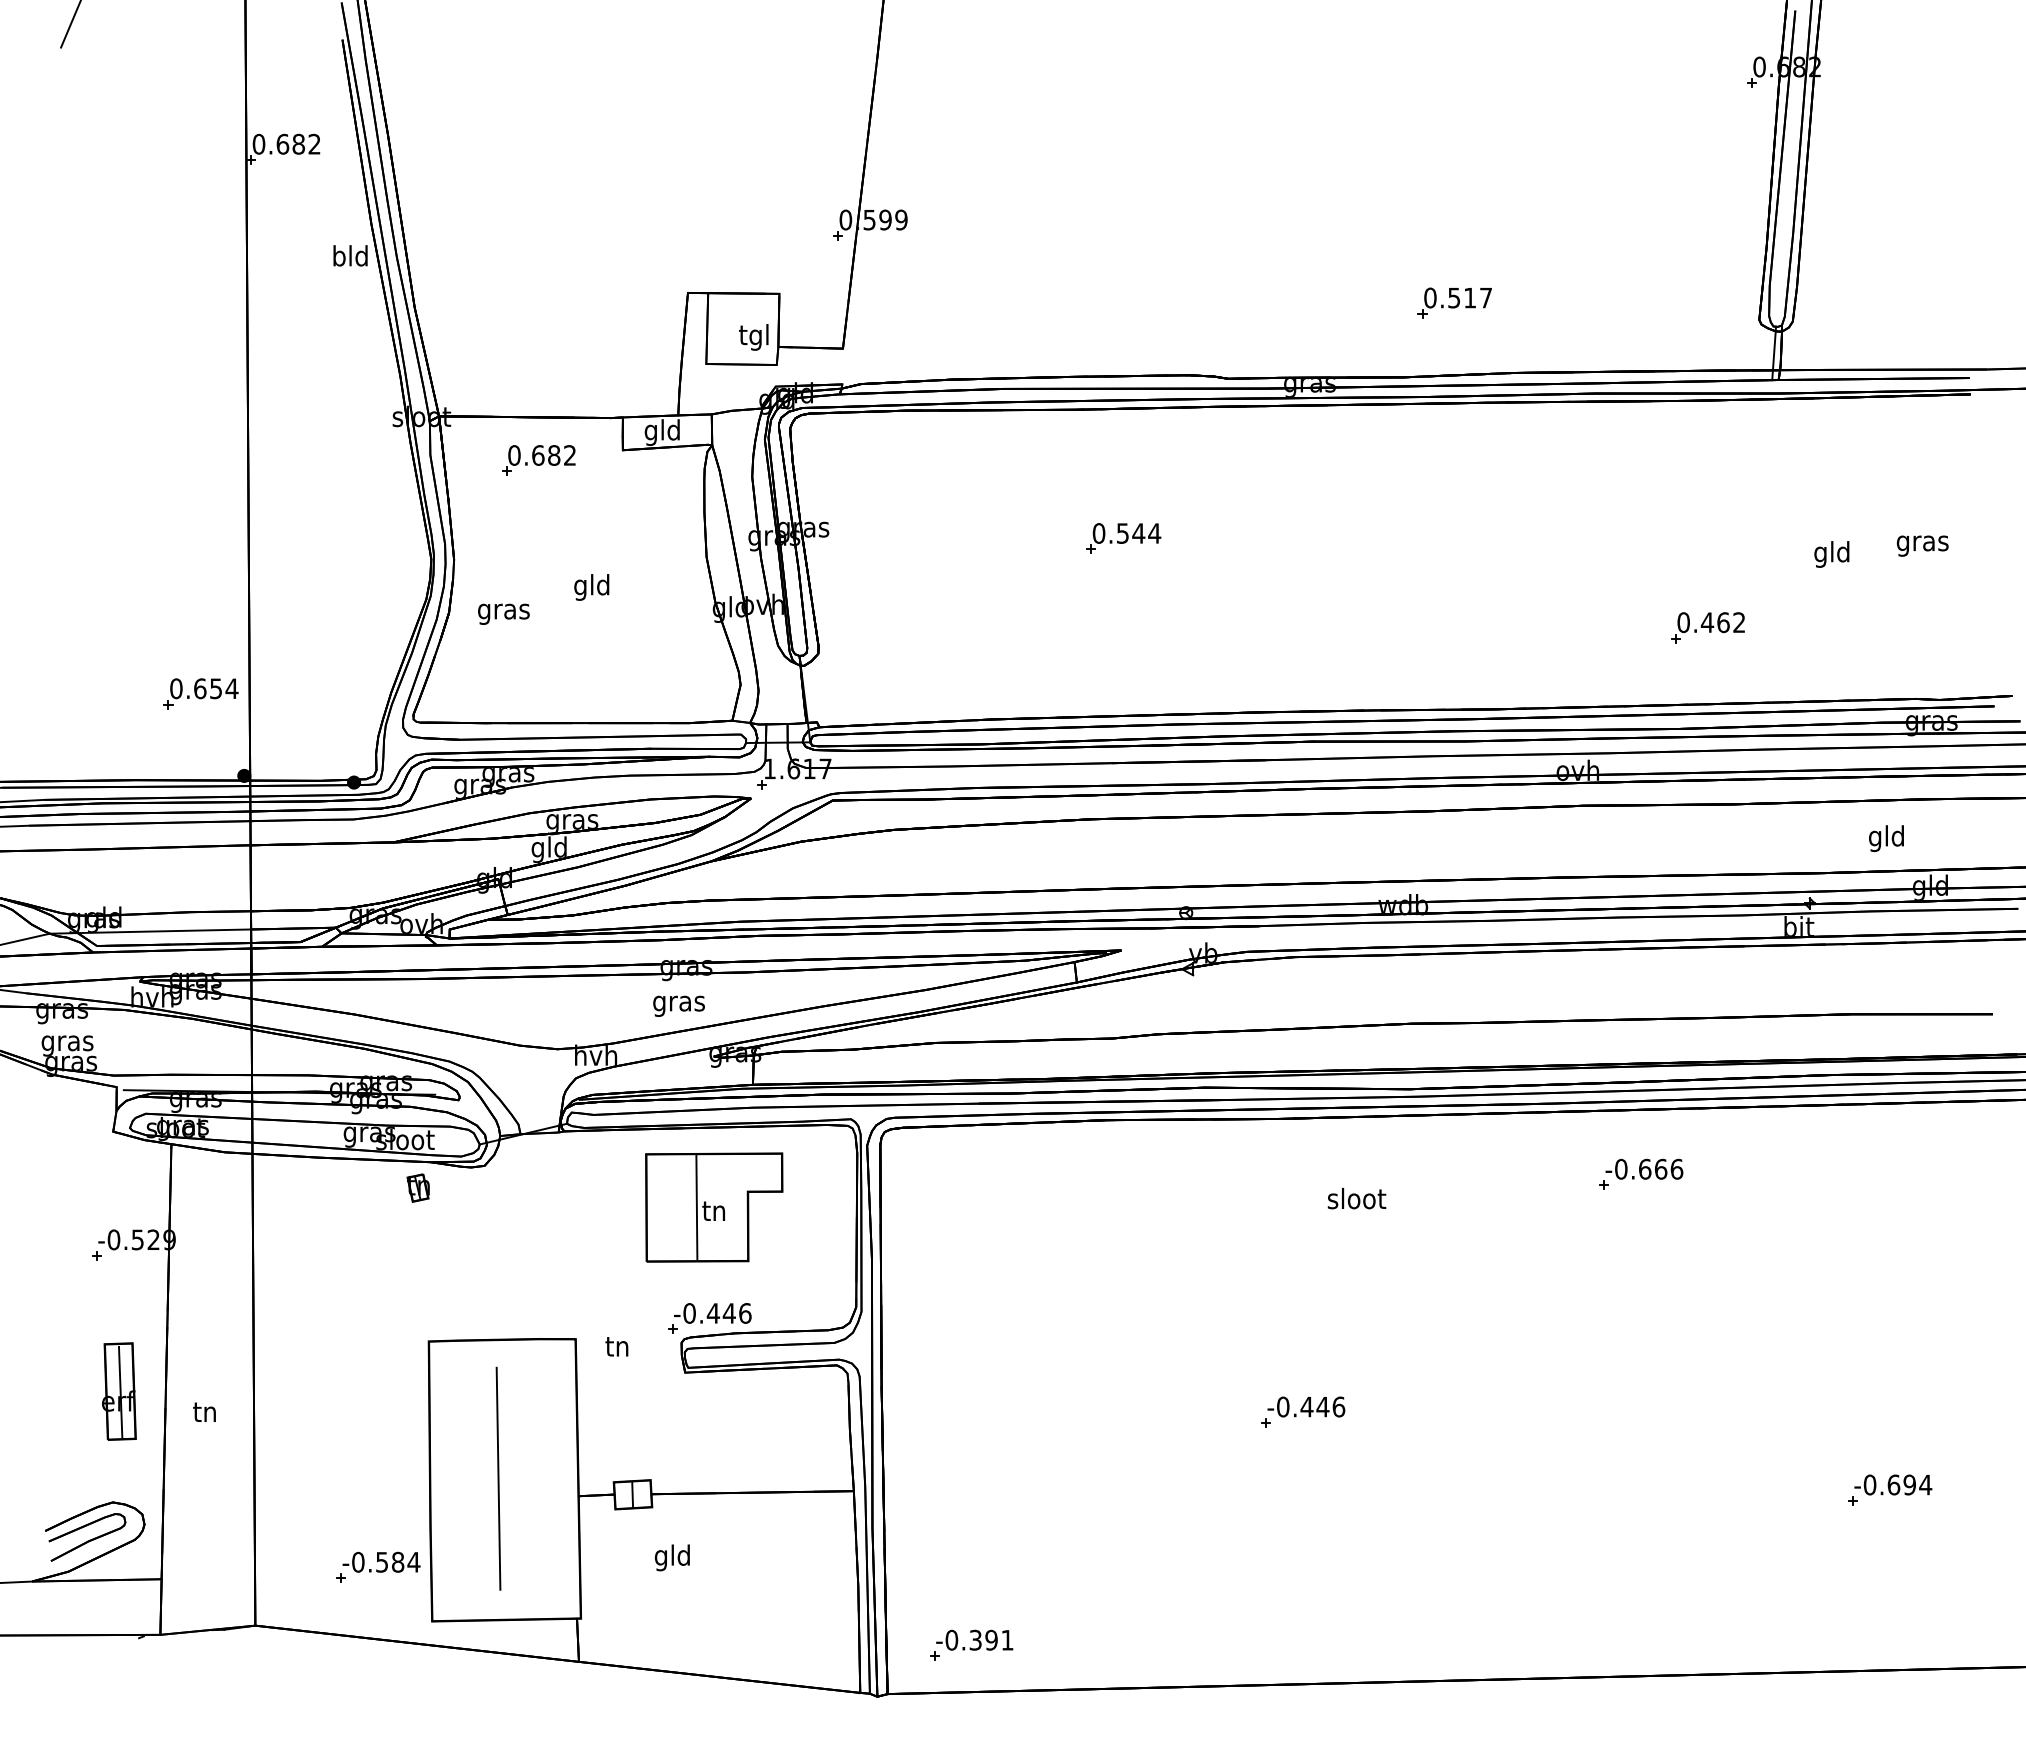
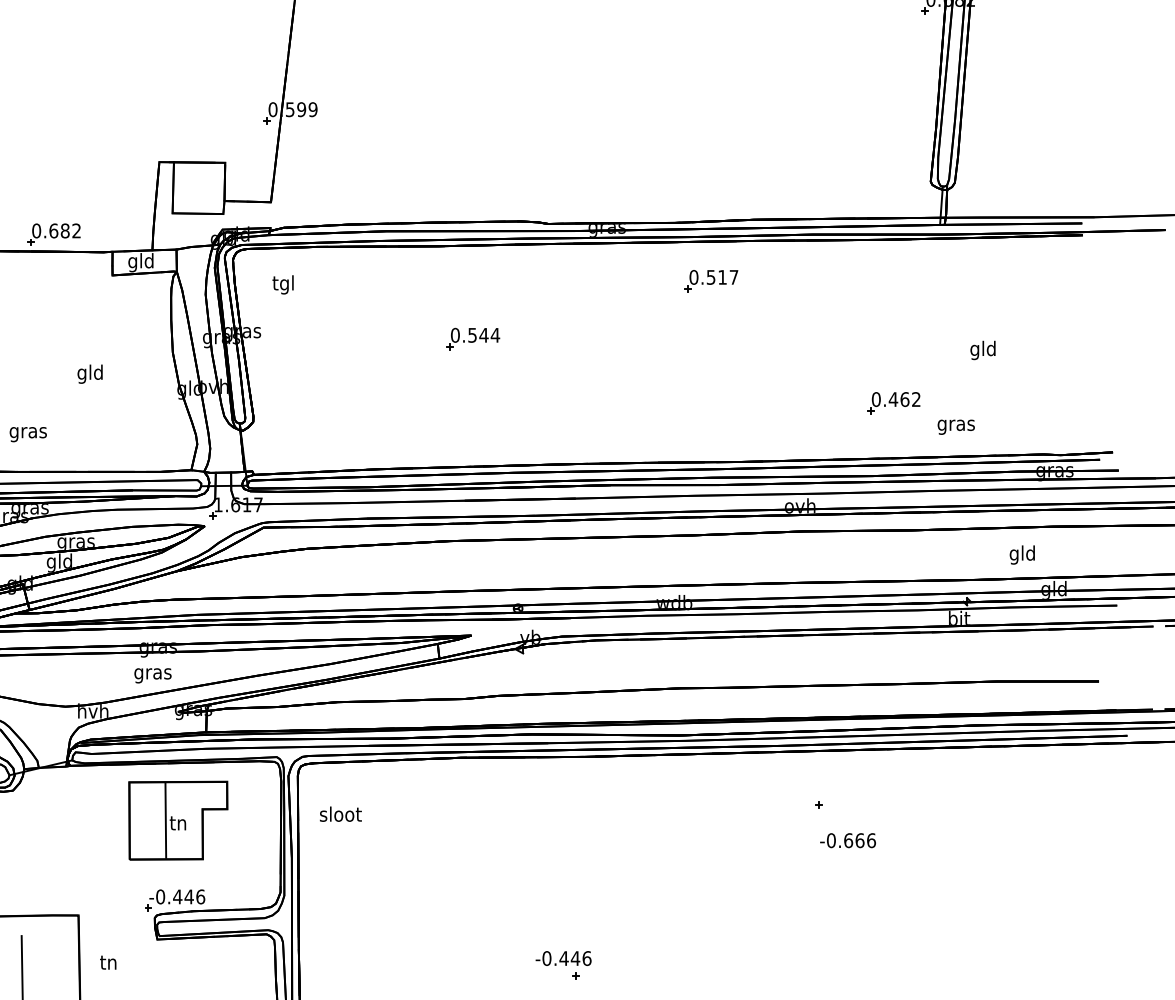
part: (1454, 302) -> (711, 280), moved
text: (753, 337) -> (282, 284), moved
part: (538, 460) -> (53, 234), moved
text: (1922, 545) -> (956, 426), moved
text: (503, 613) -> (28, 434), moved
text: (1644, 1168) -> (848, 840), moved
text: (1356, 1198) -> (340, 814), moved
text: (616, 1346) -> (107, 962), moved
text: (1306, 1406) -> (563, 958), moved

